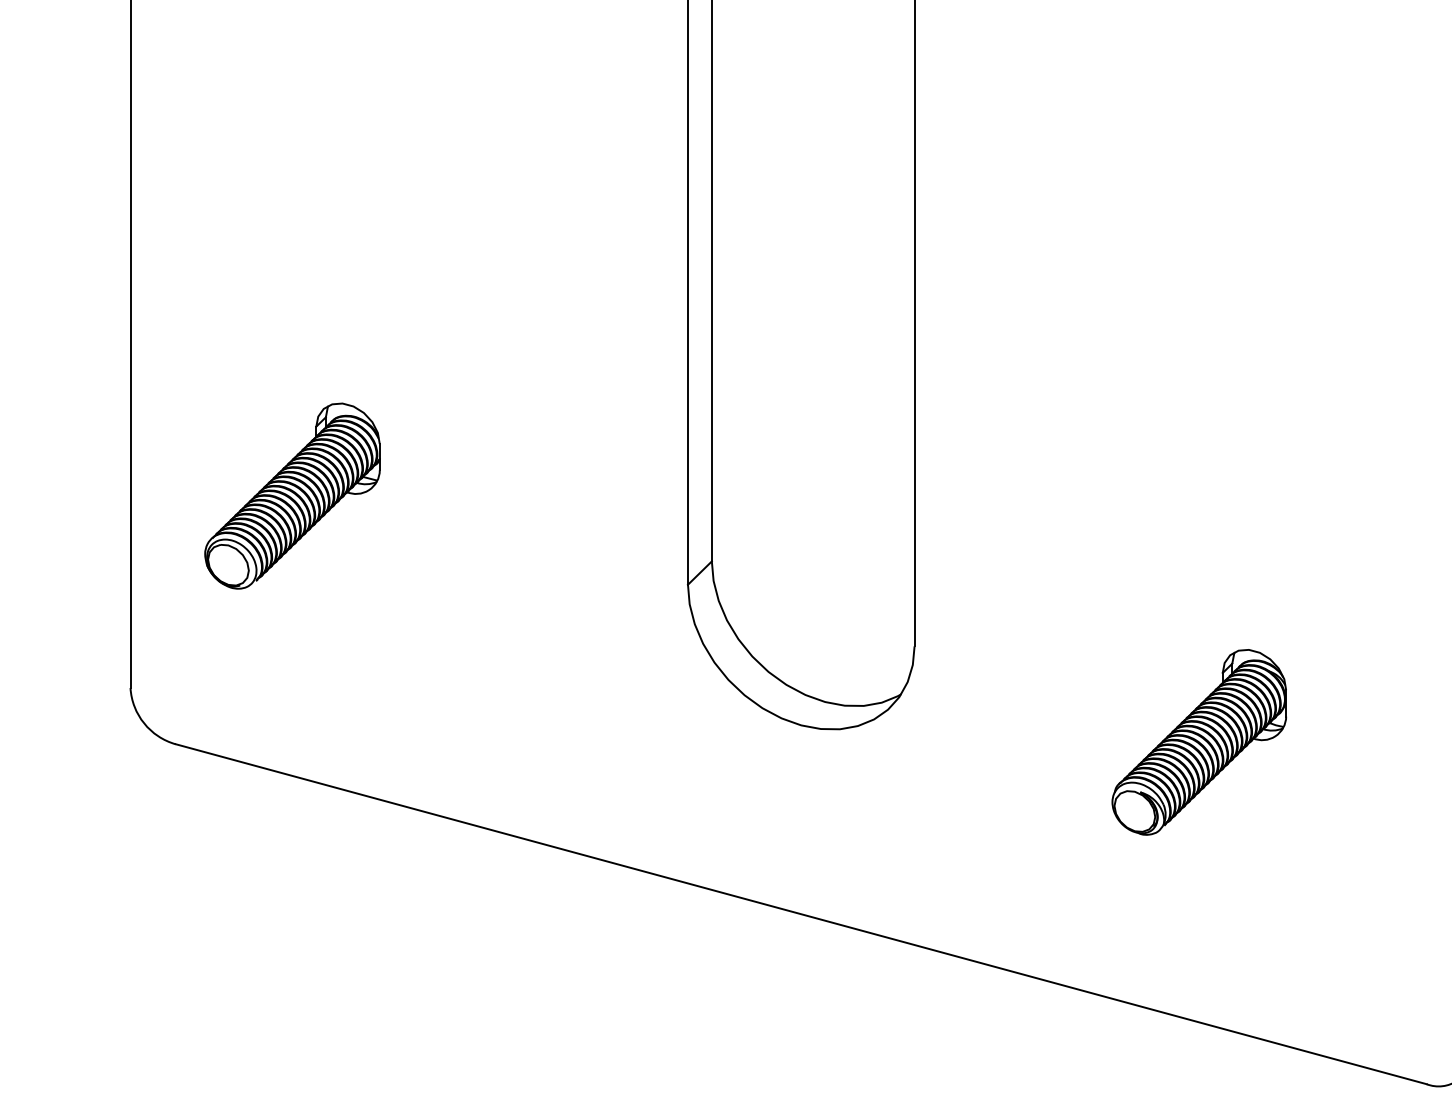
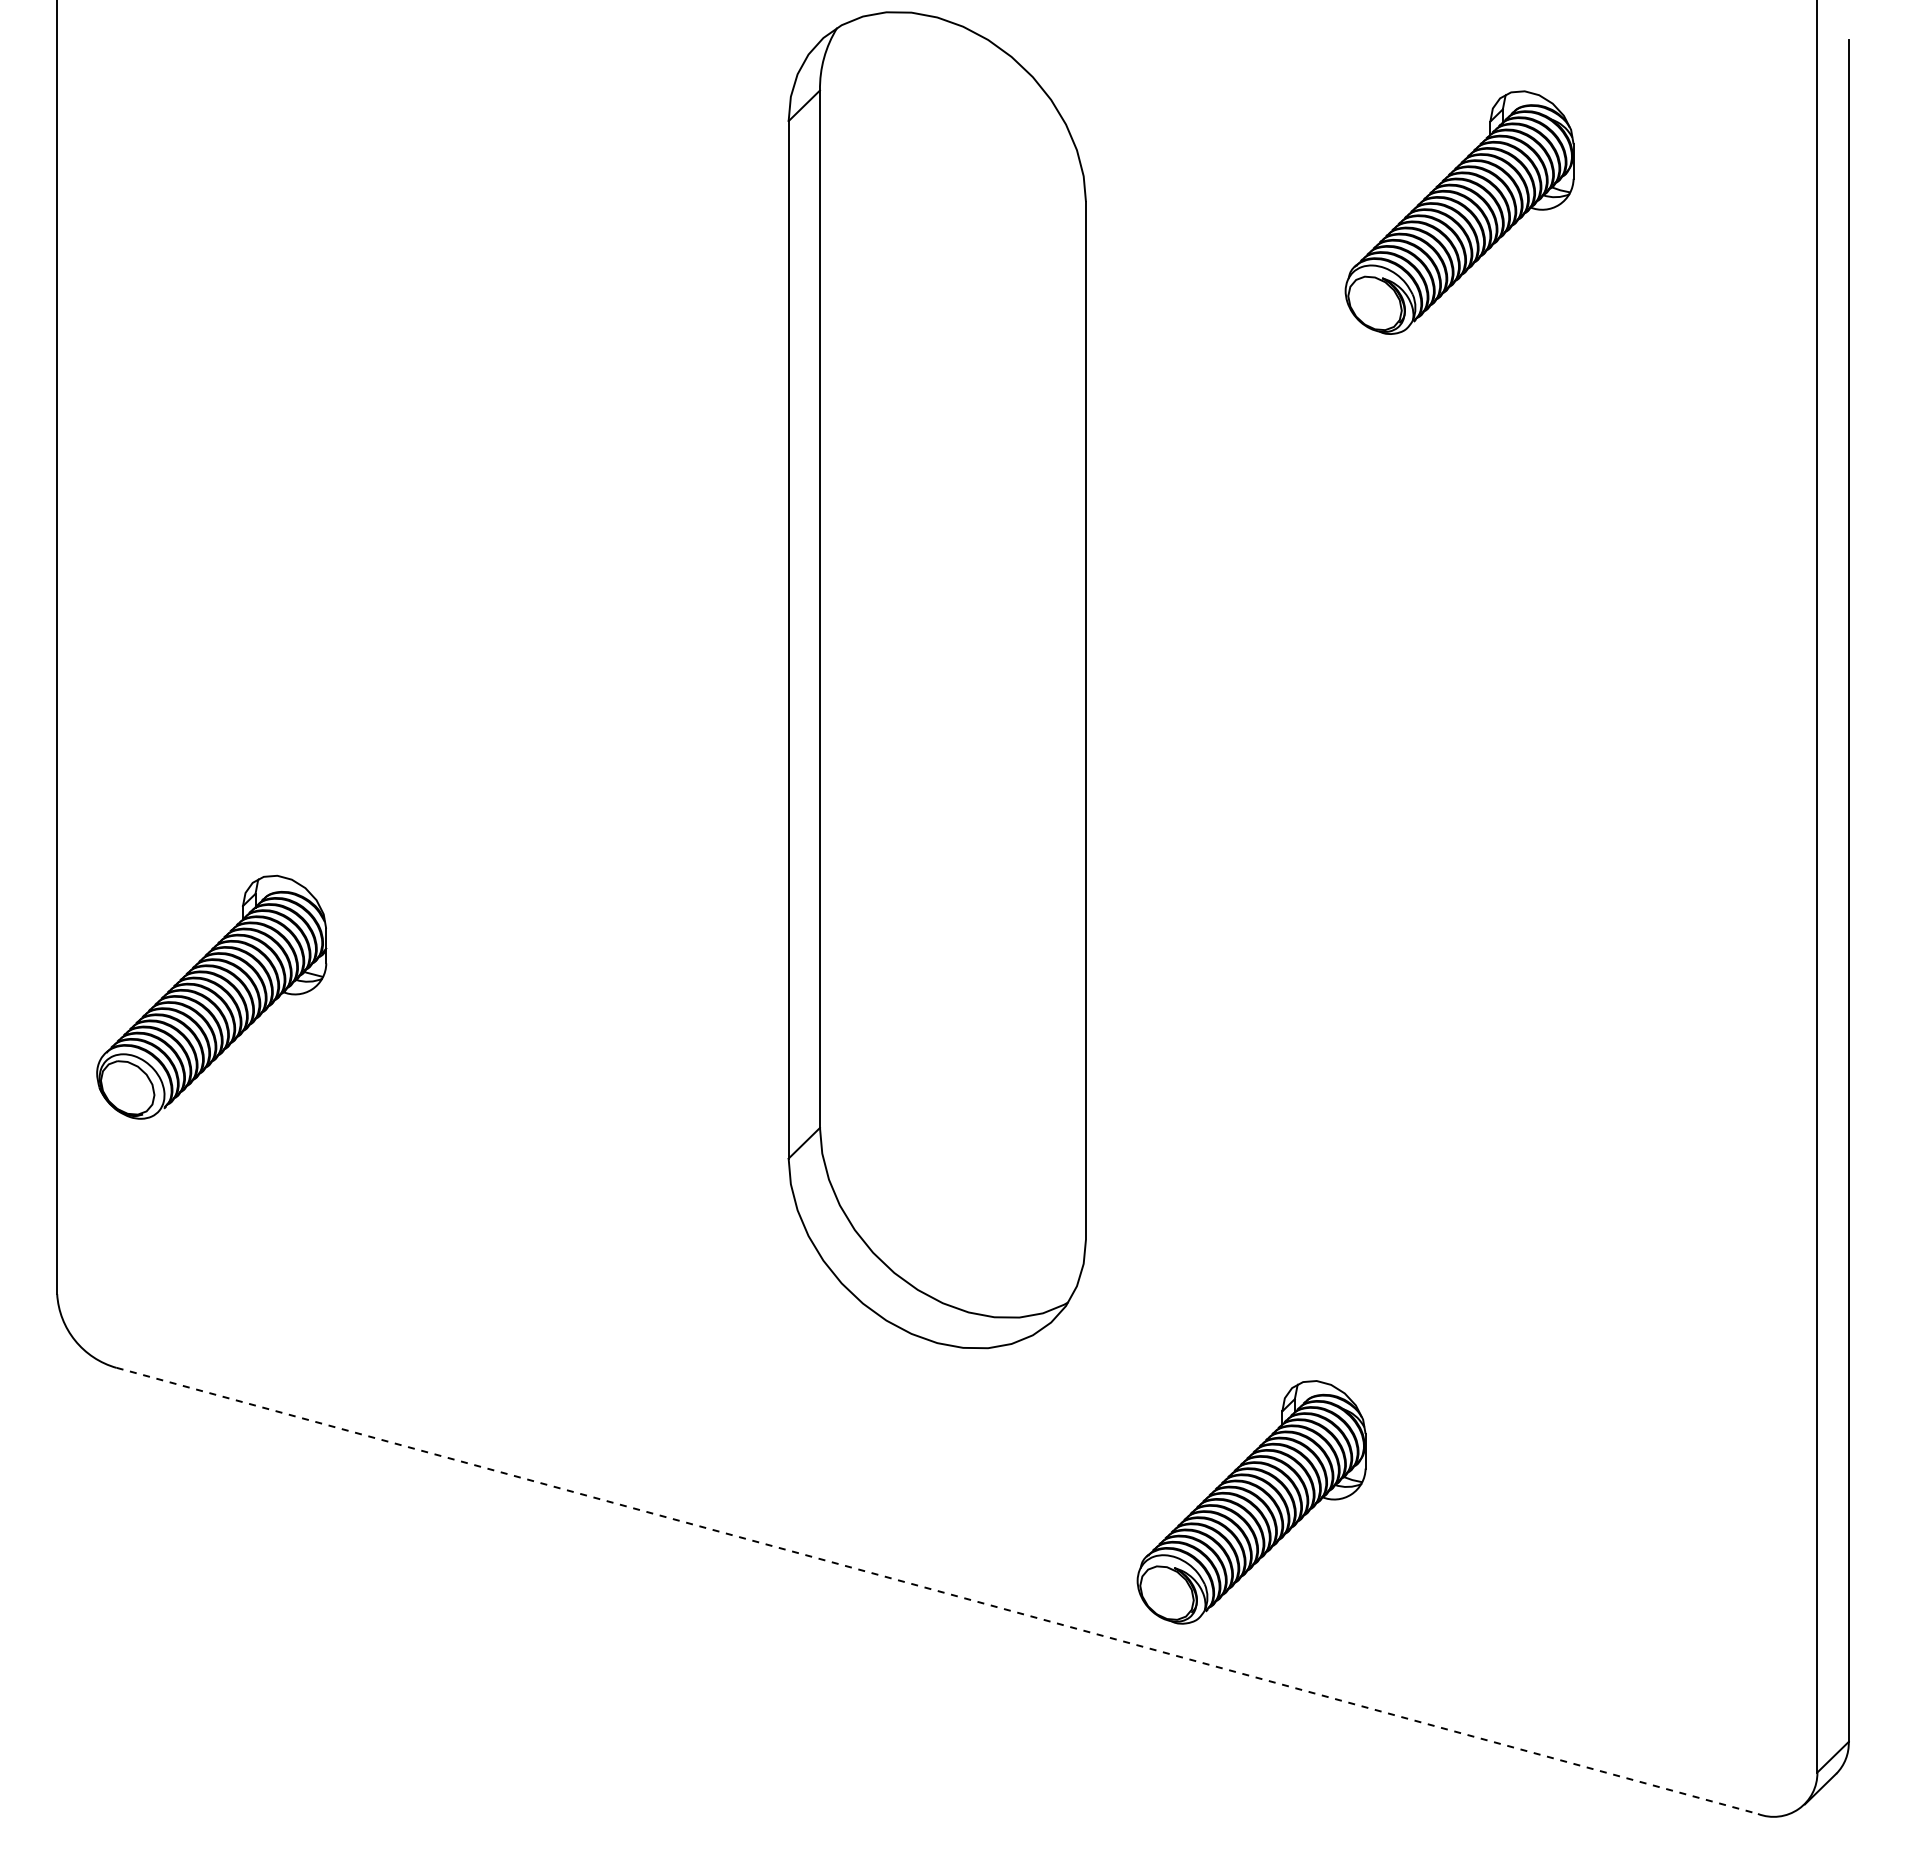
part: (292, 495) -> (211, 996), moved
part: (1199, 742) -> (1251, 1502), moved
line: (801, 914) -> (937, 1591), solid -> dashed

